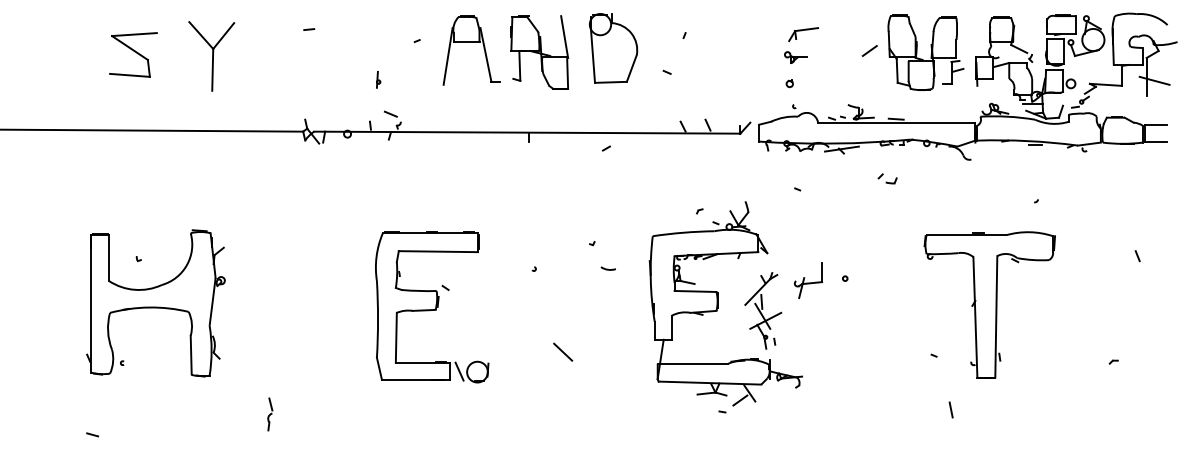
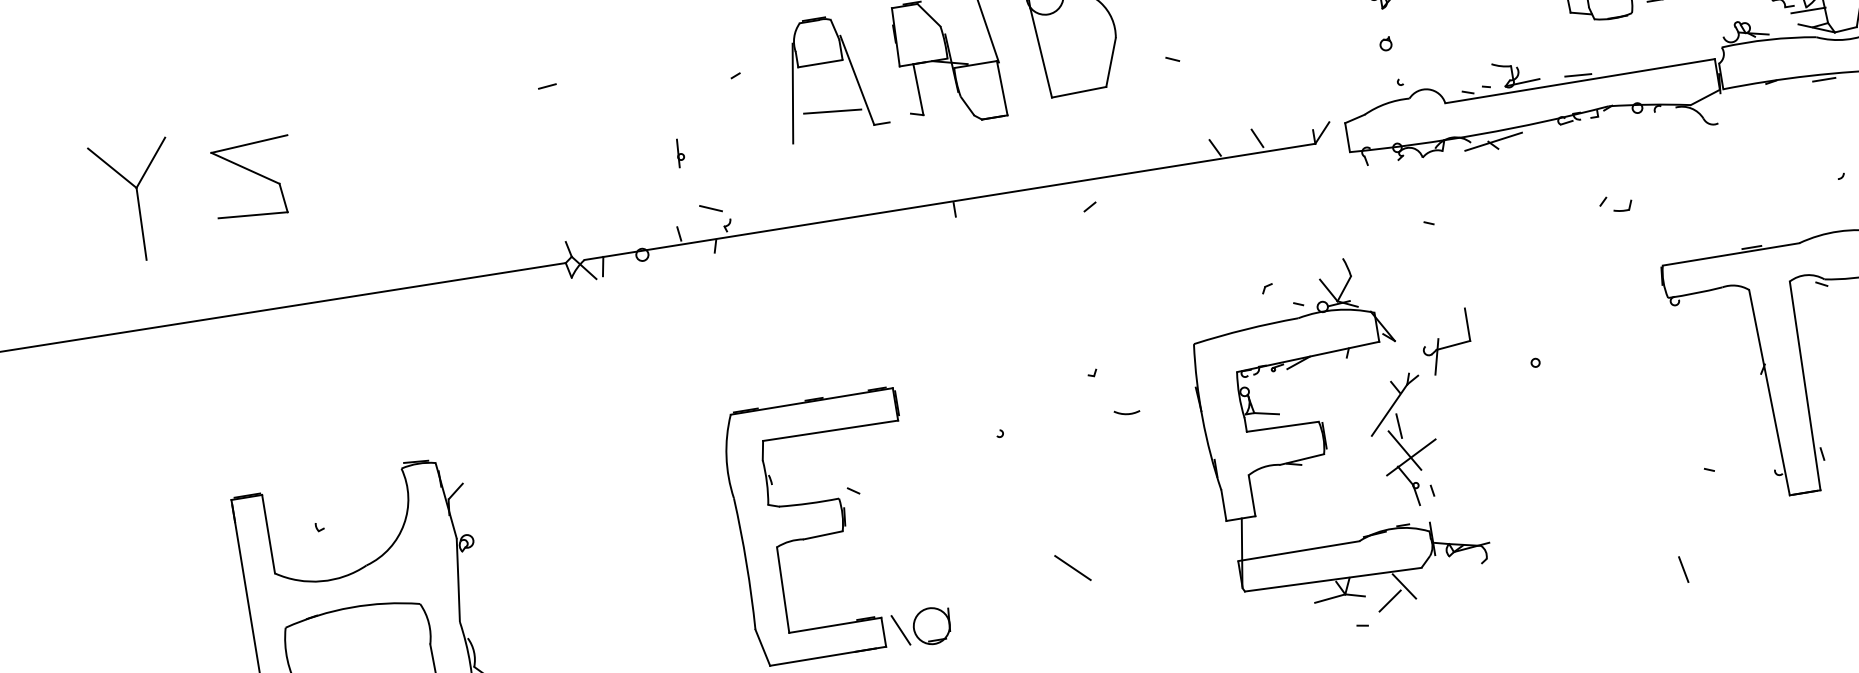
part: (211, 56) -> (135, 201), moved
line: (468, 69) -> (831, 110), added
part: (887, 178) -> (1615, 203), moved
part: (807, 280) -> (1444, 342), moved
line: (950, 409) -> (1682, 568), moved

